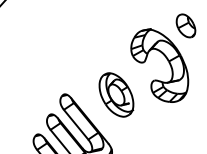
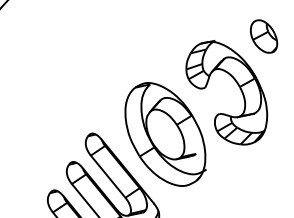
part: (116, 94) -> (165, 133), size x1.67

